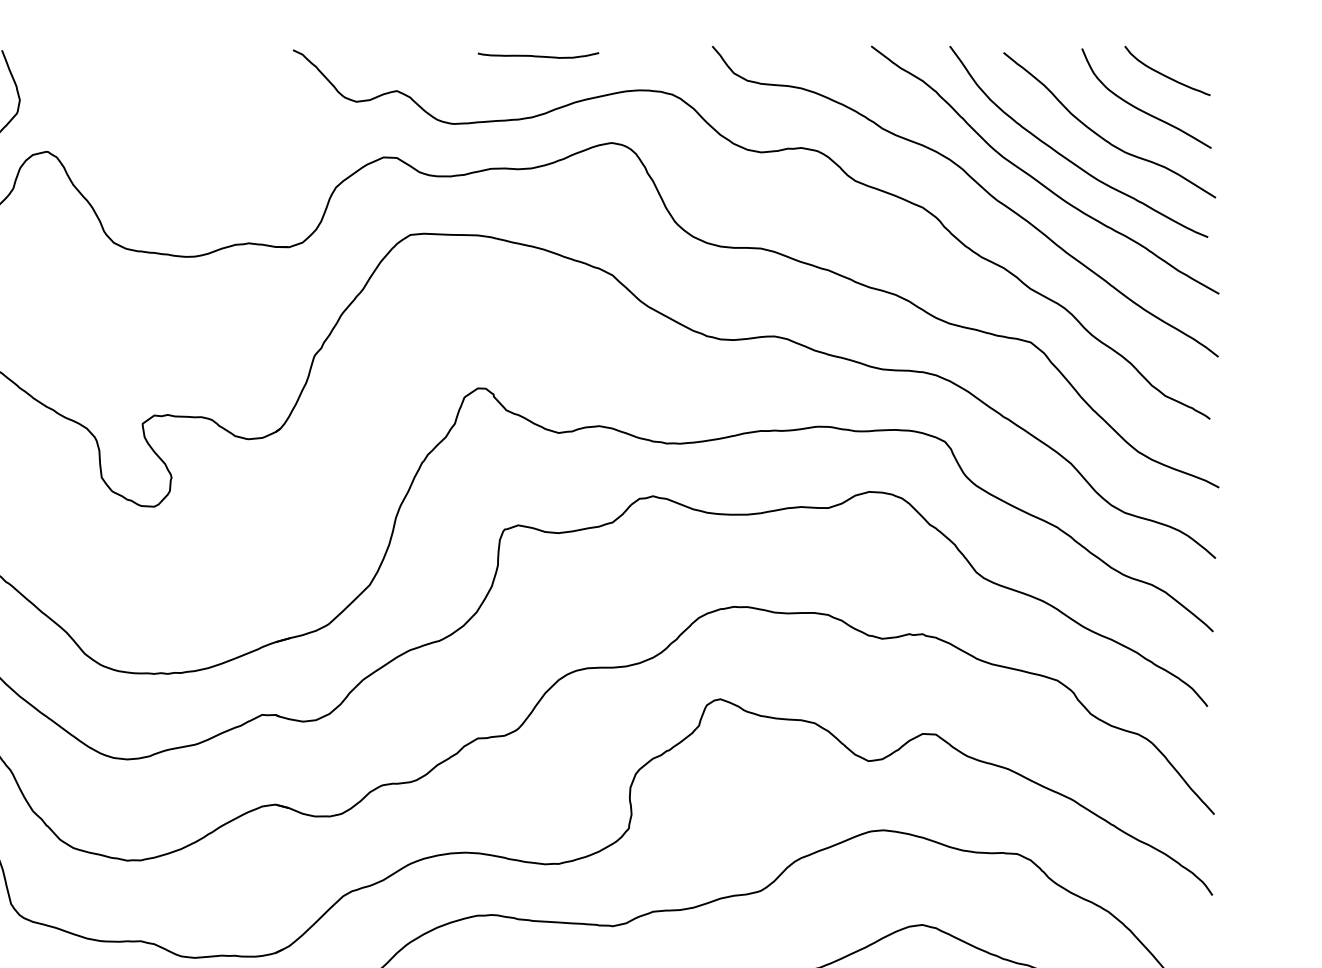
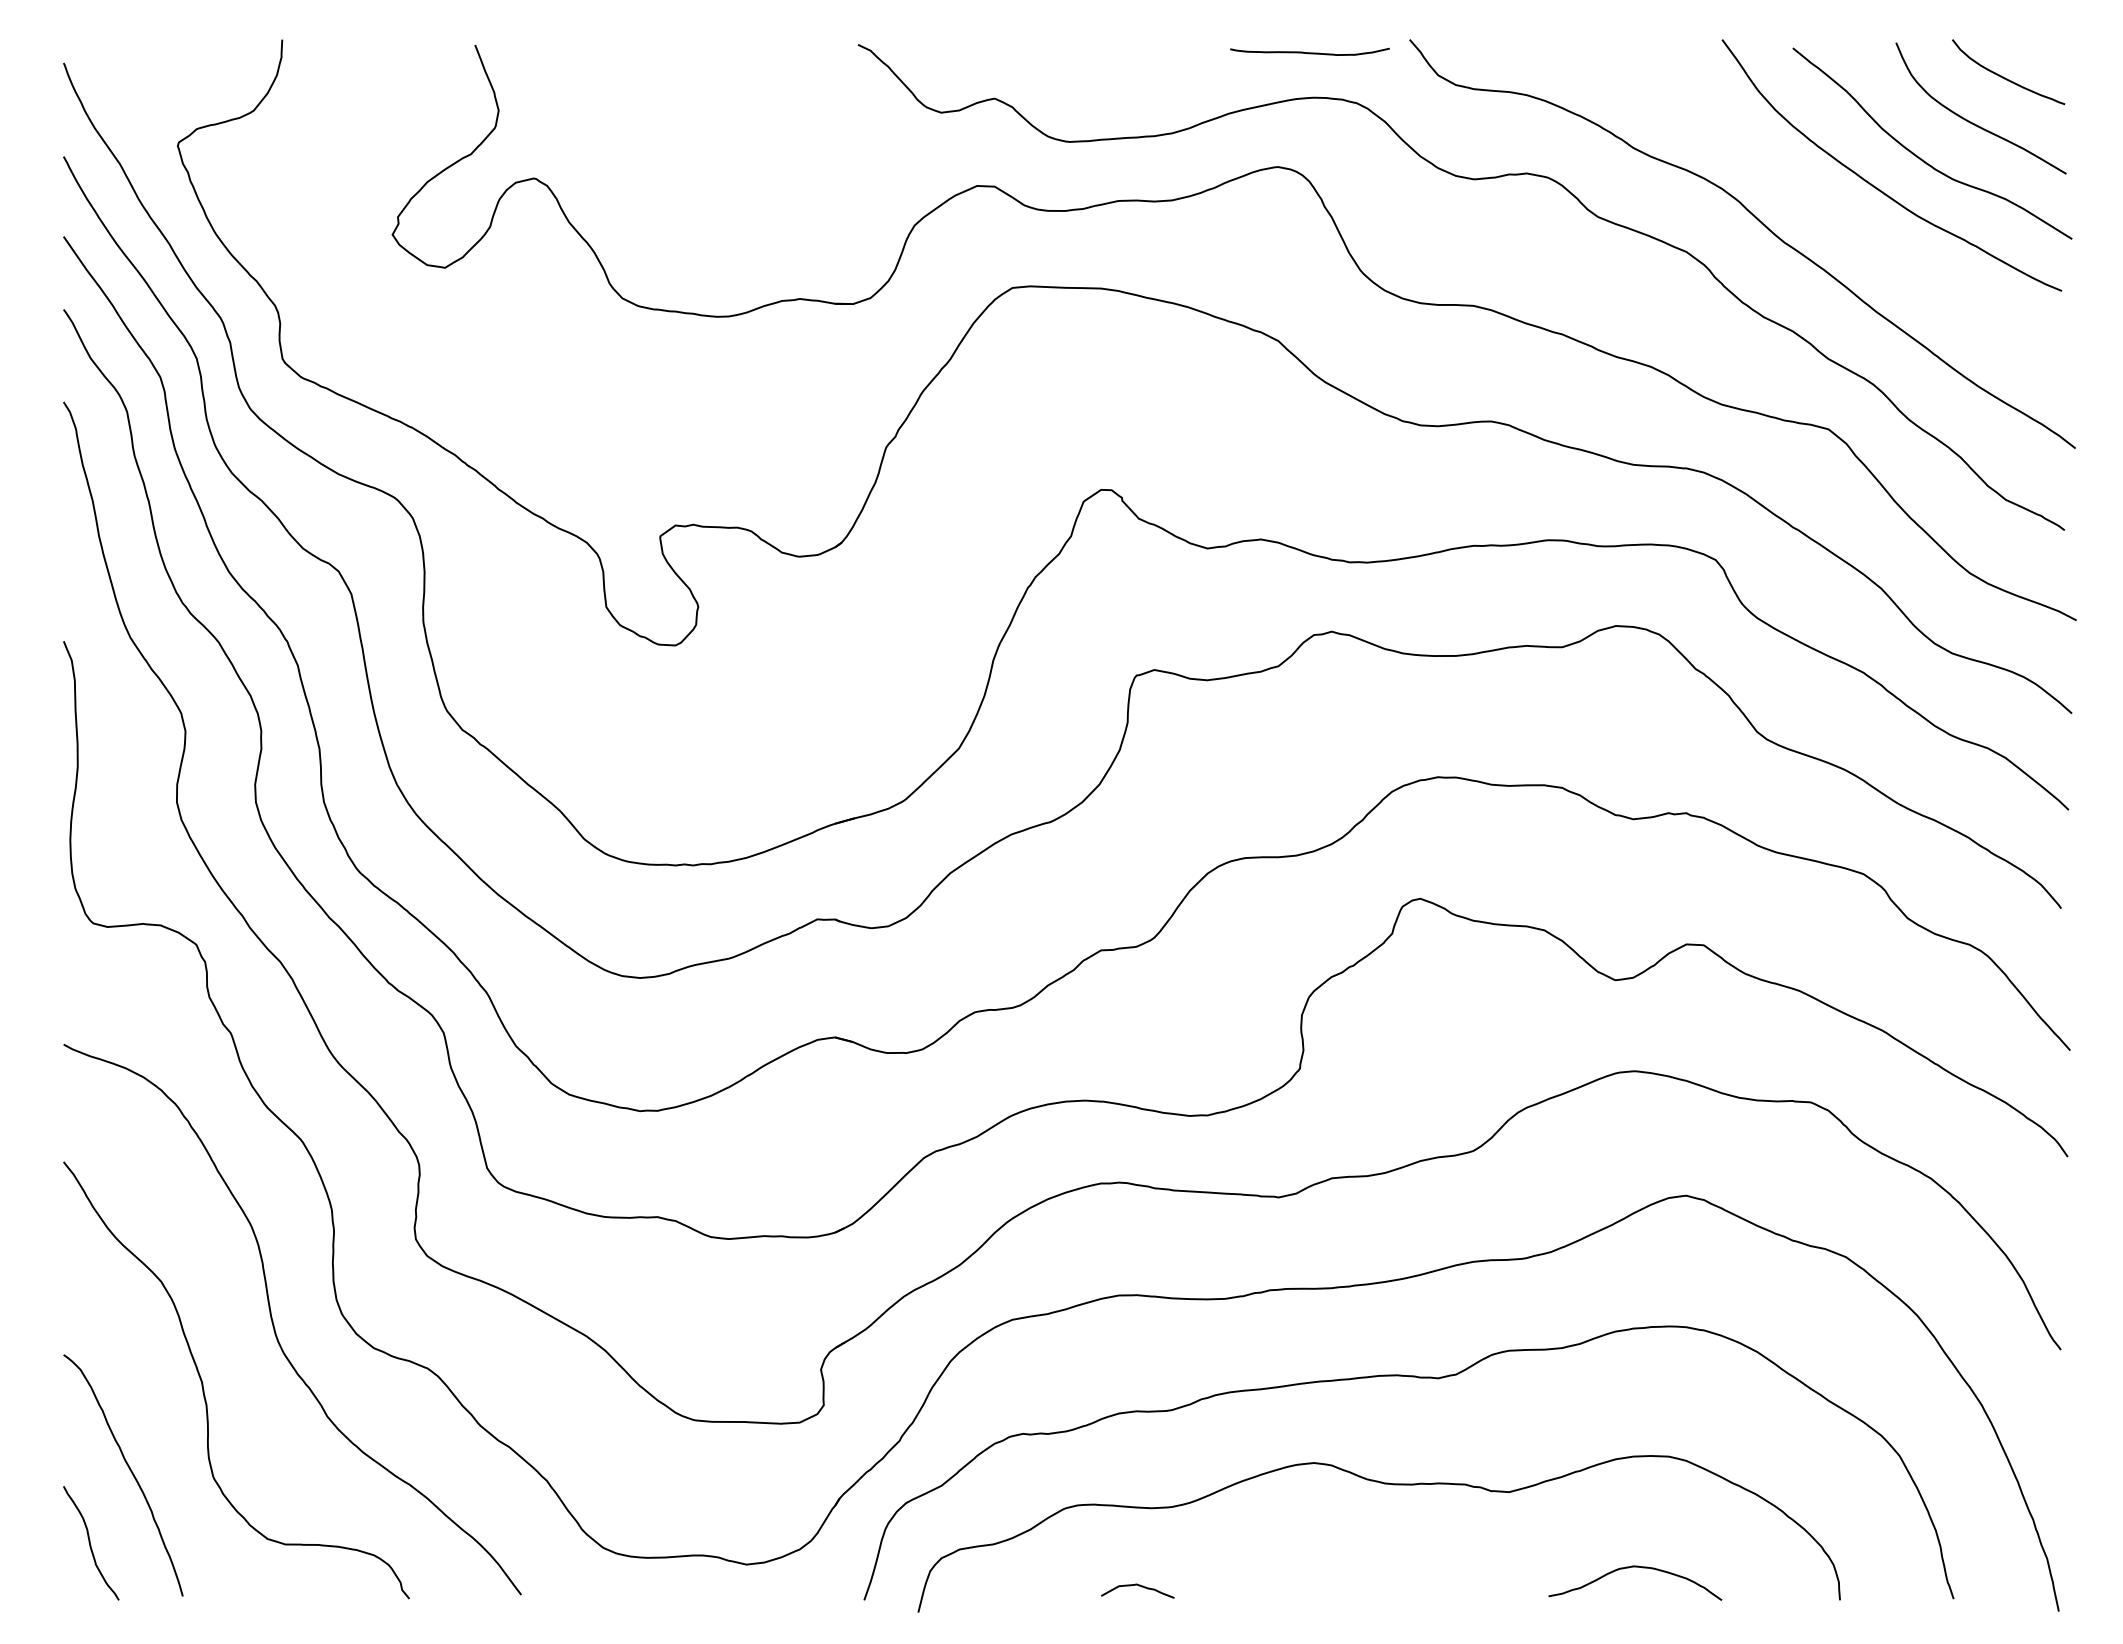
curve: (538, 55) -> (1309, 52), moved
curve: (1038, 180) -> (1838, 216), removed

